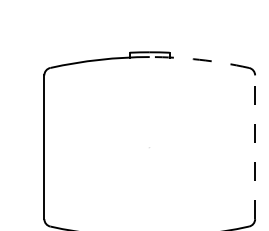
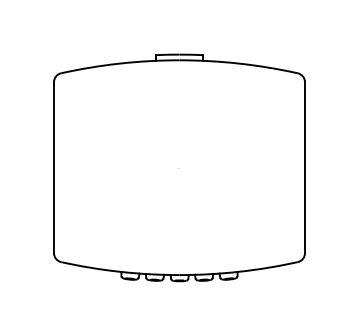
arc: (199, 59) -> (238, 63), dashed -> solid
line: (254, 147) -> (304, 167), dashed -> solid

